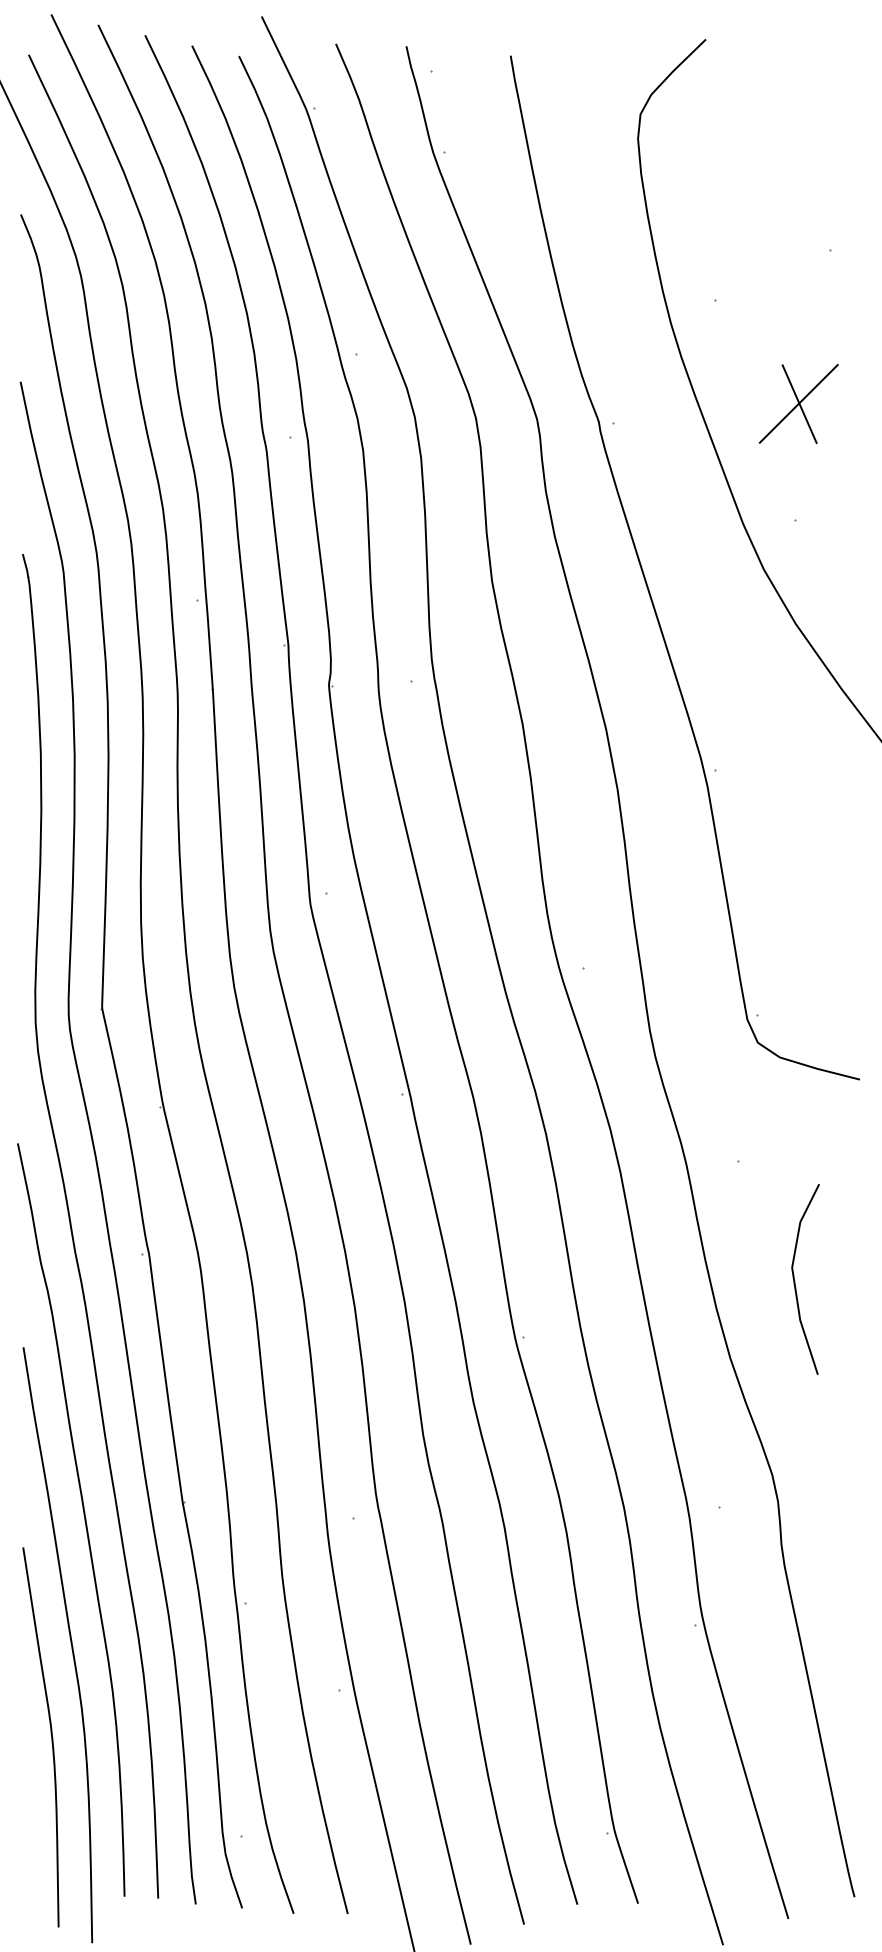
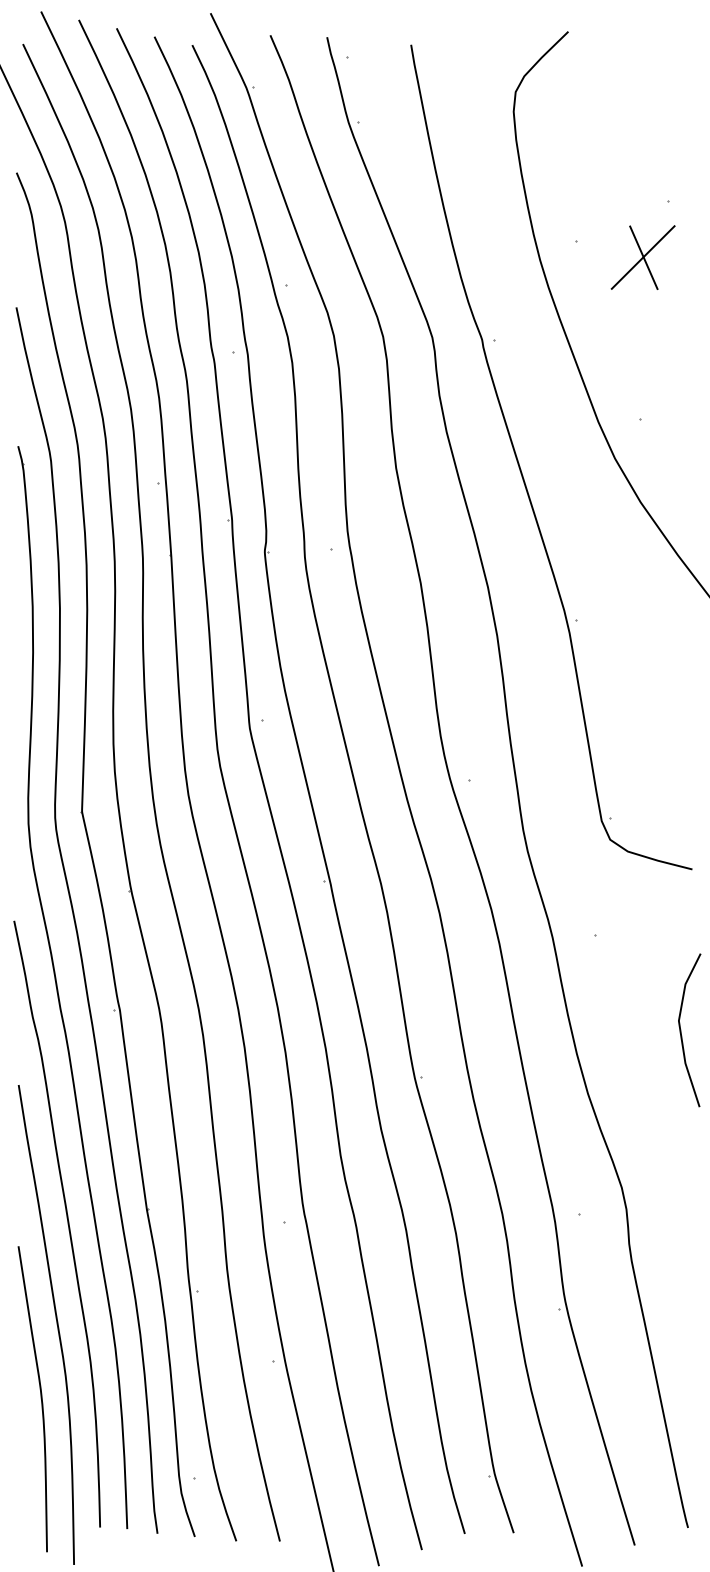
part: (798, 403) -> (642, 257), moved
line: (795, 1281) -> (681, 1032), moved

